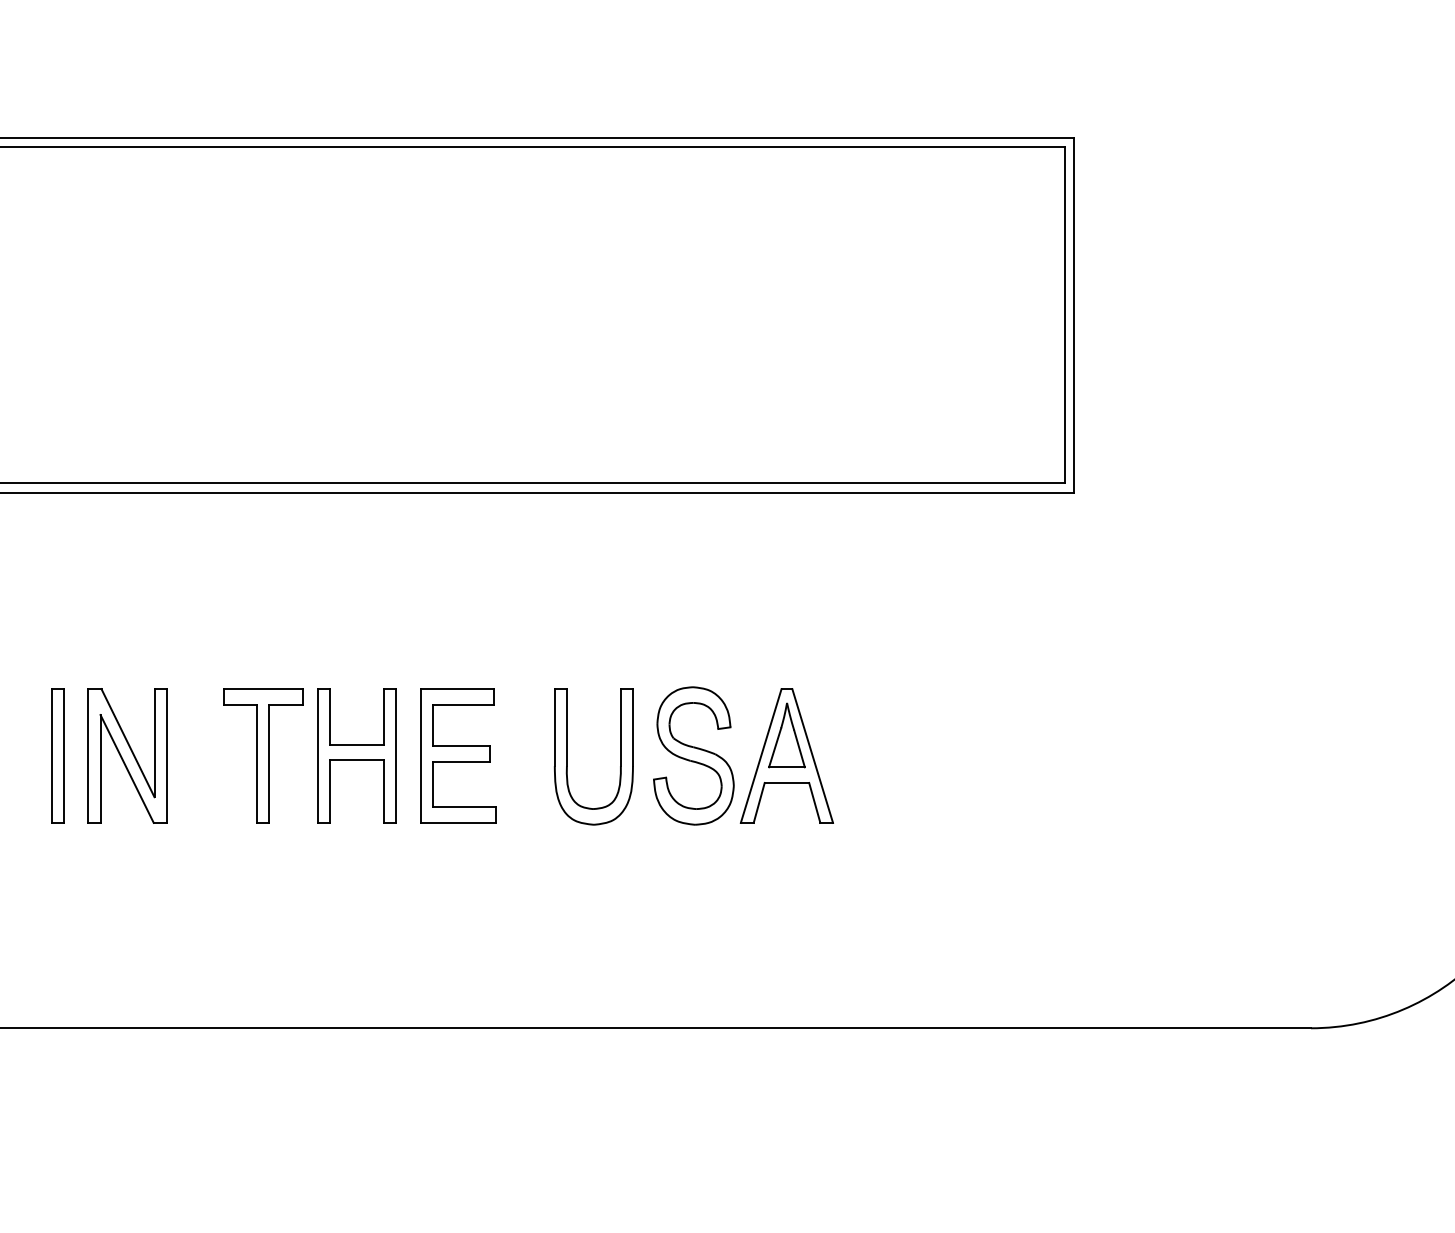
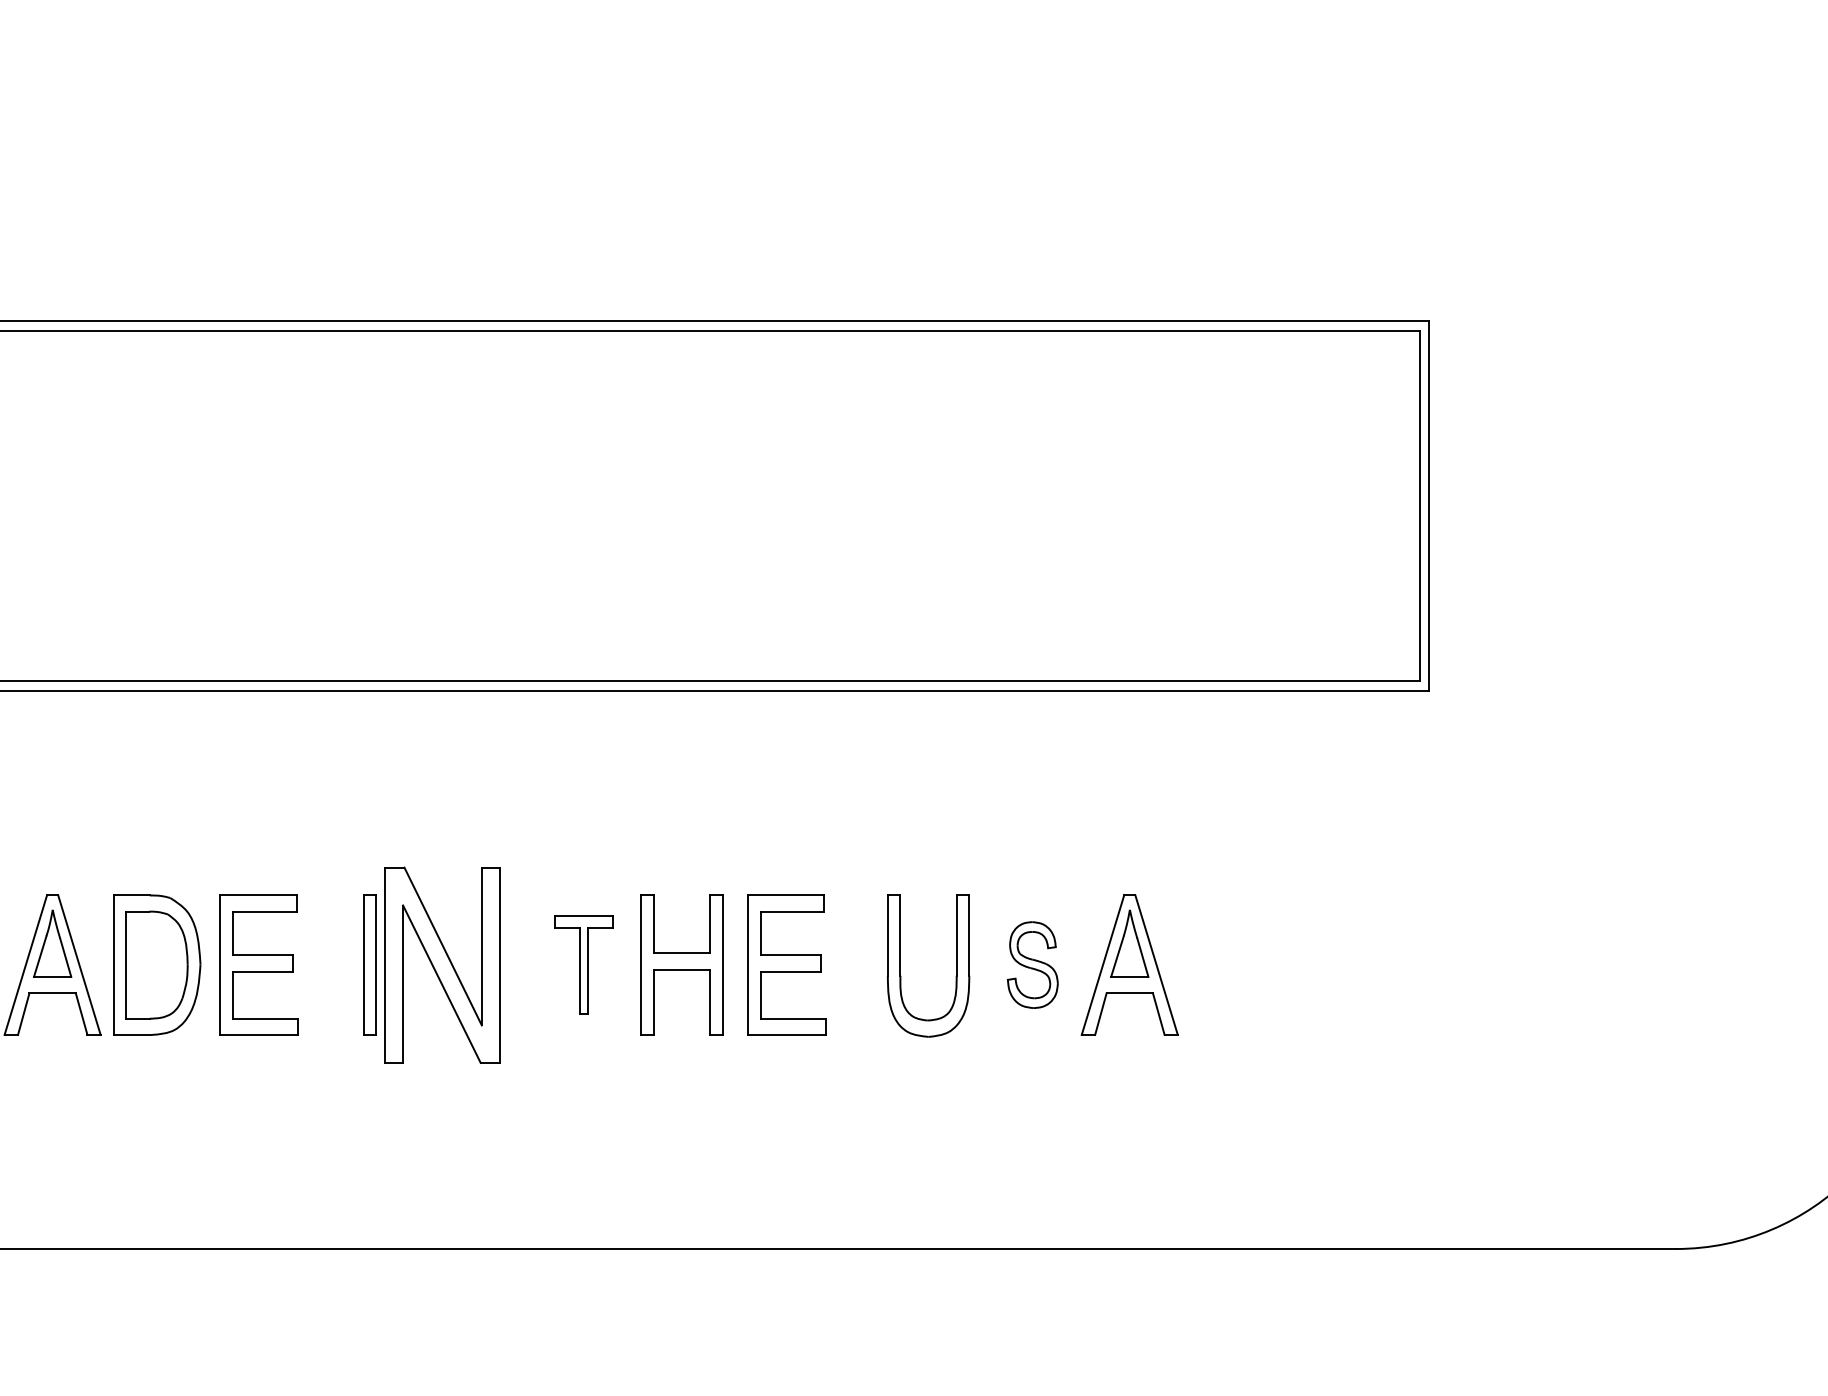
part: (127, 755) -> (442, 964), size x1.4
part: (262, 755) -> (583, 964), size x0.7
part: (693, 755) -> (1032, 964), size x0.6

